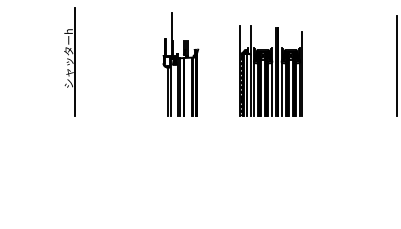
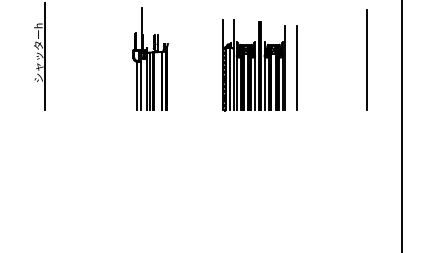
part: (270, 71) -> (253, 65), moved
line: (327, 74) -> (297, 68), added

